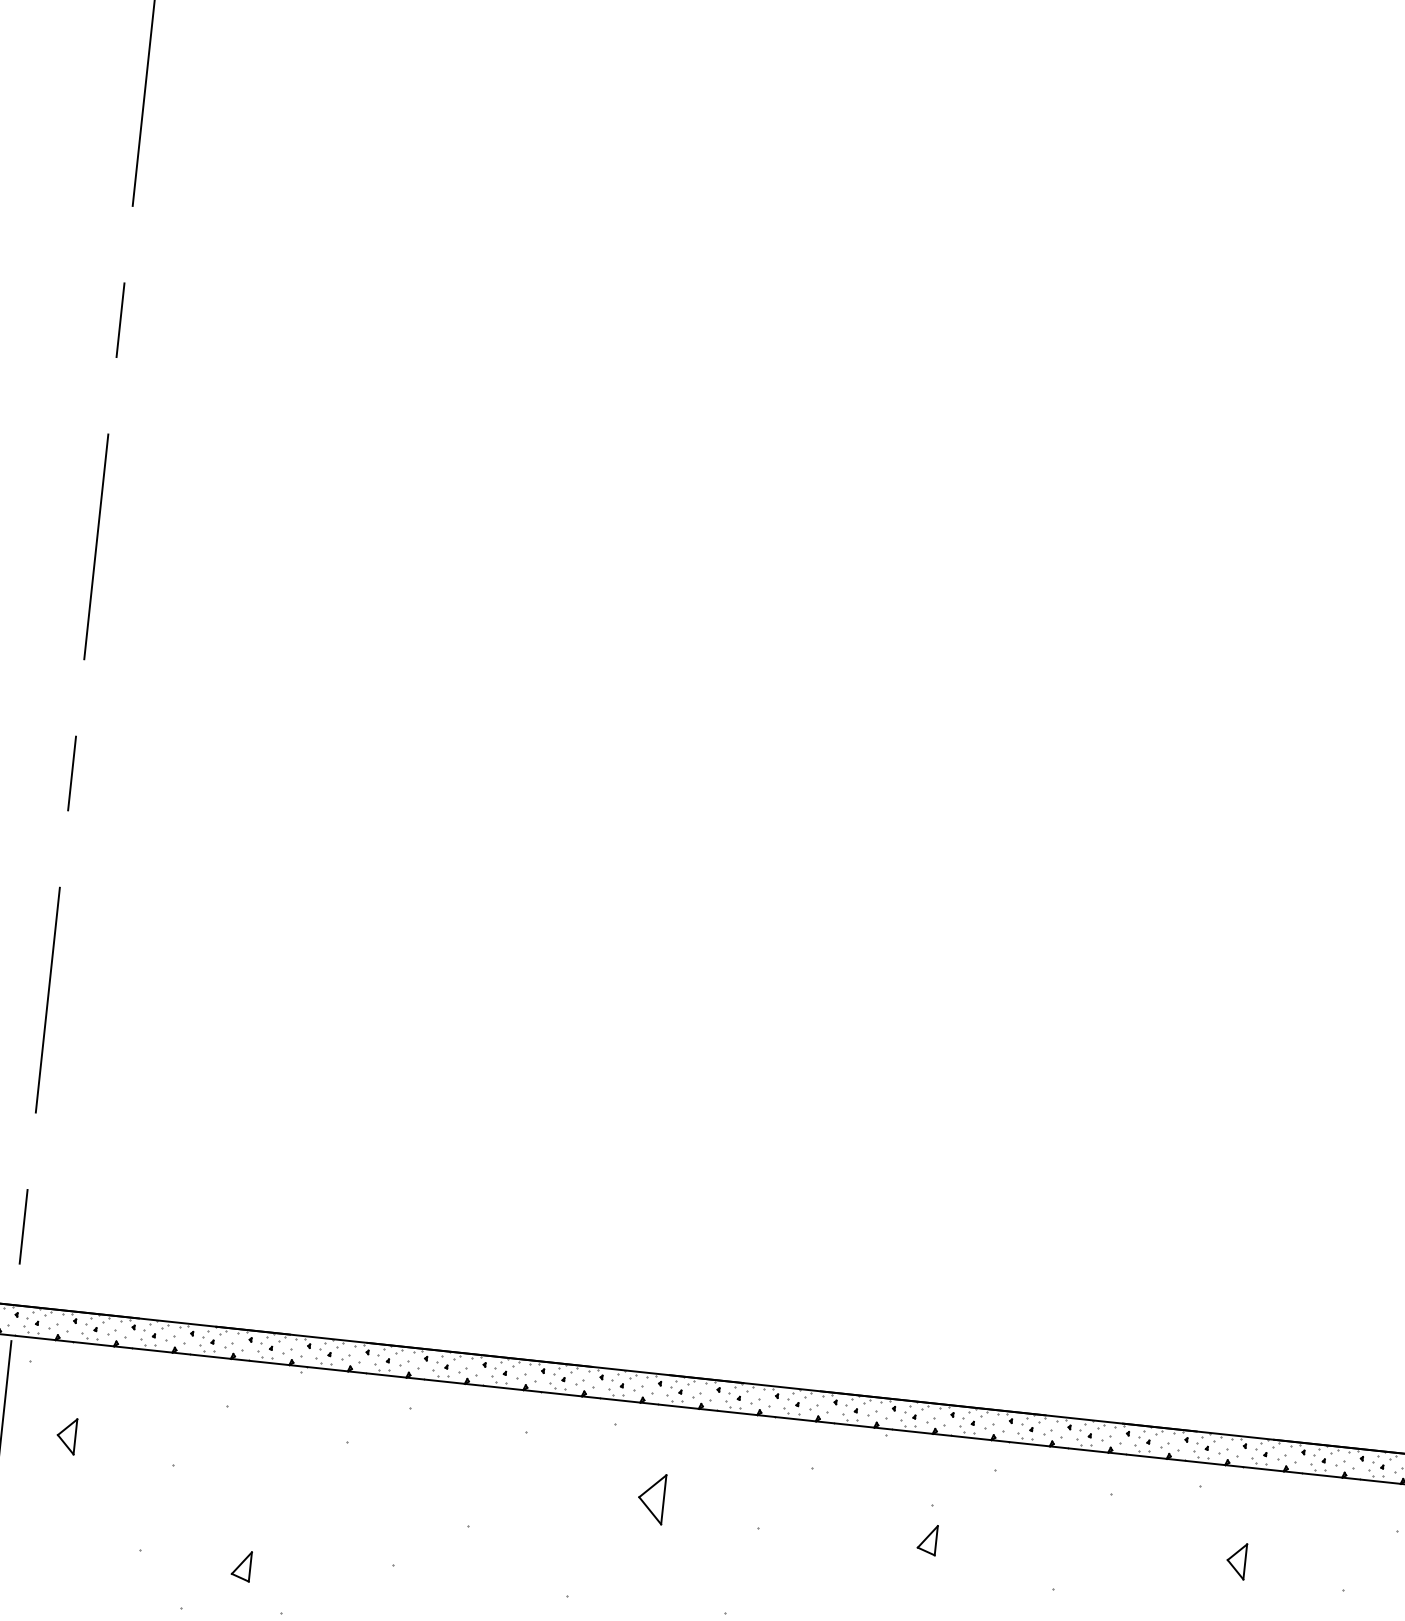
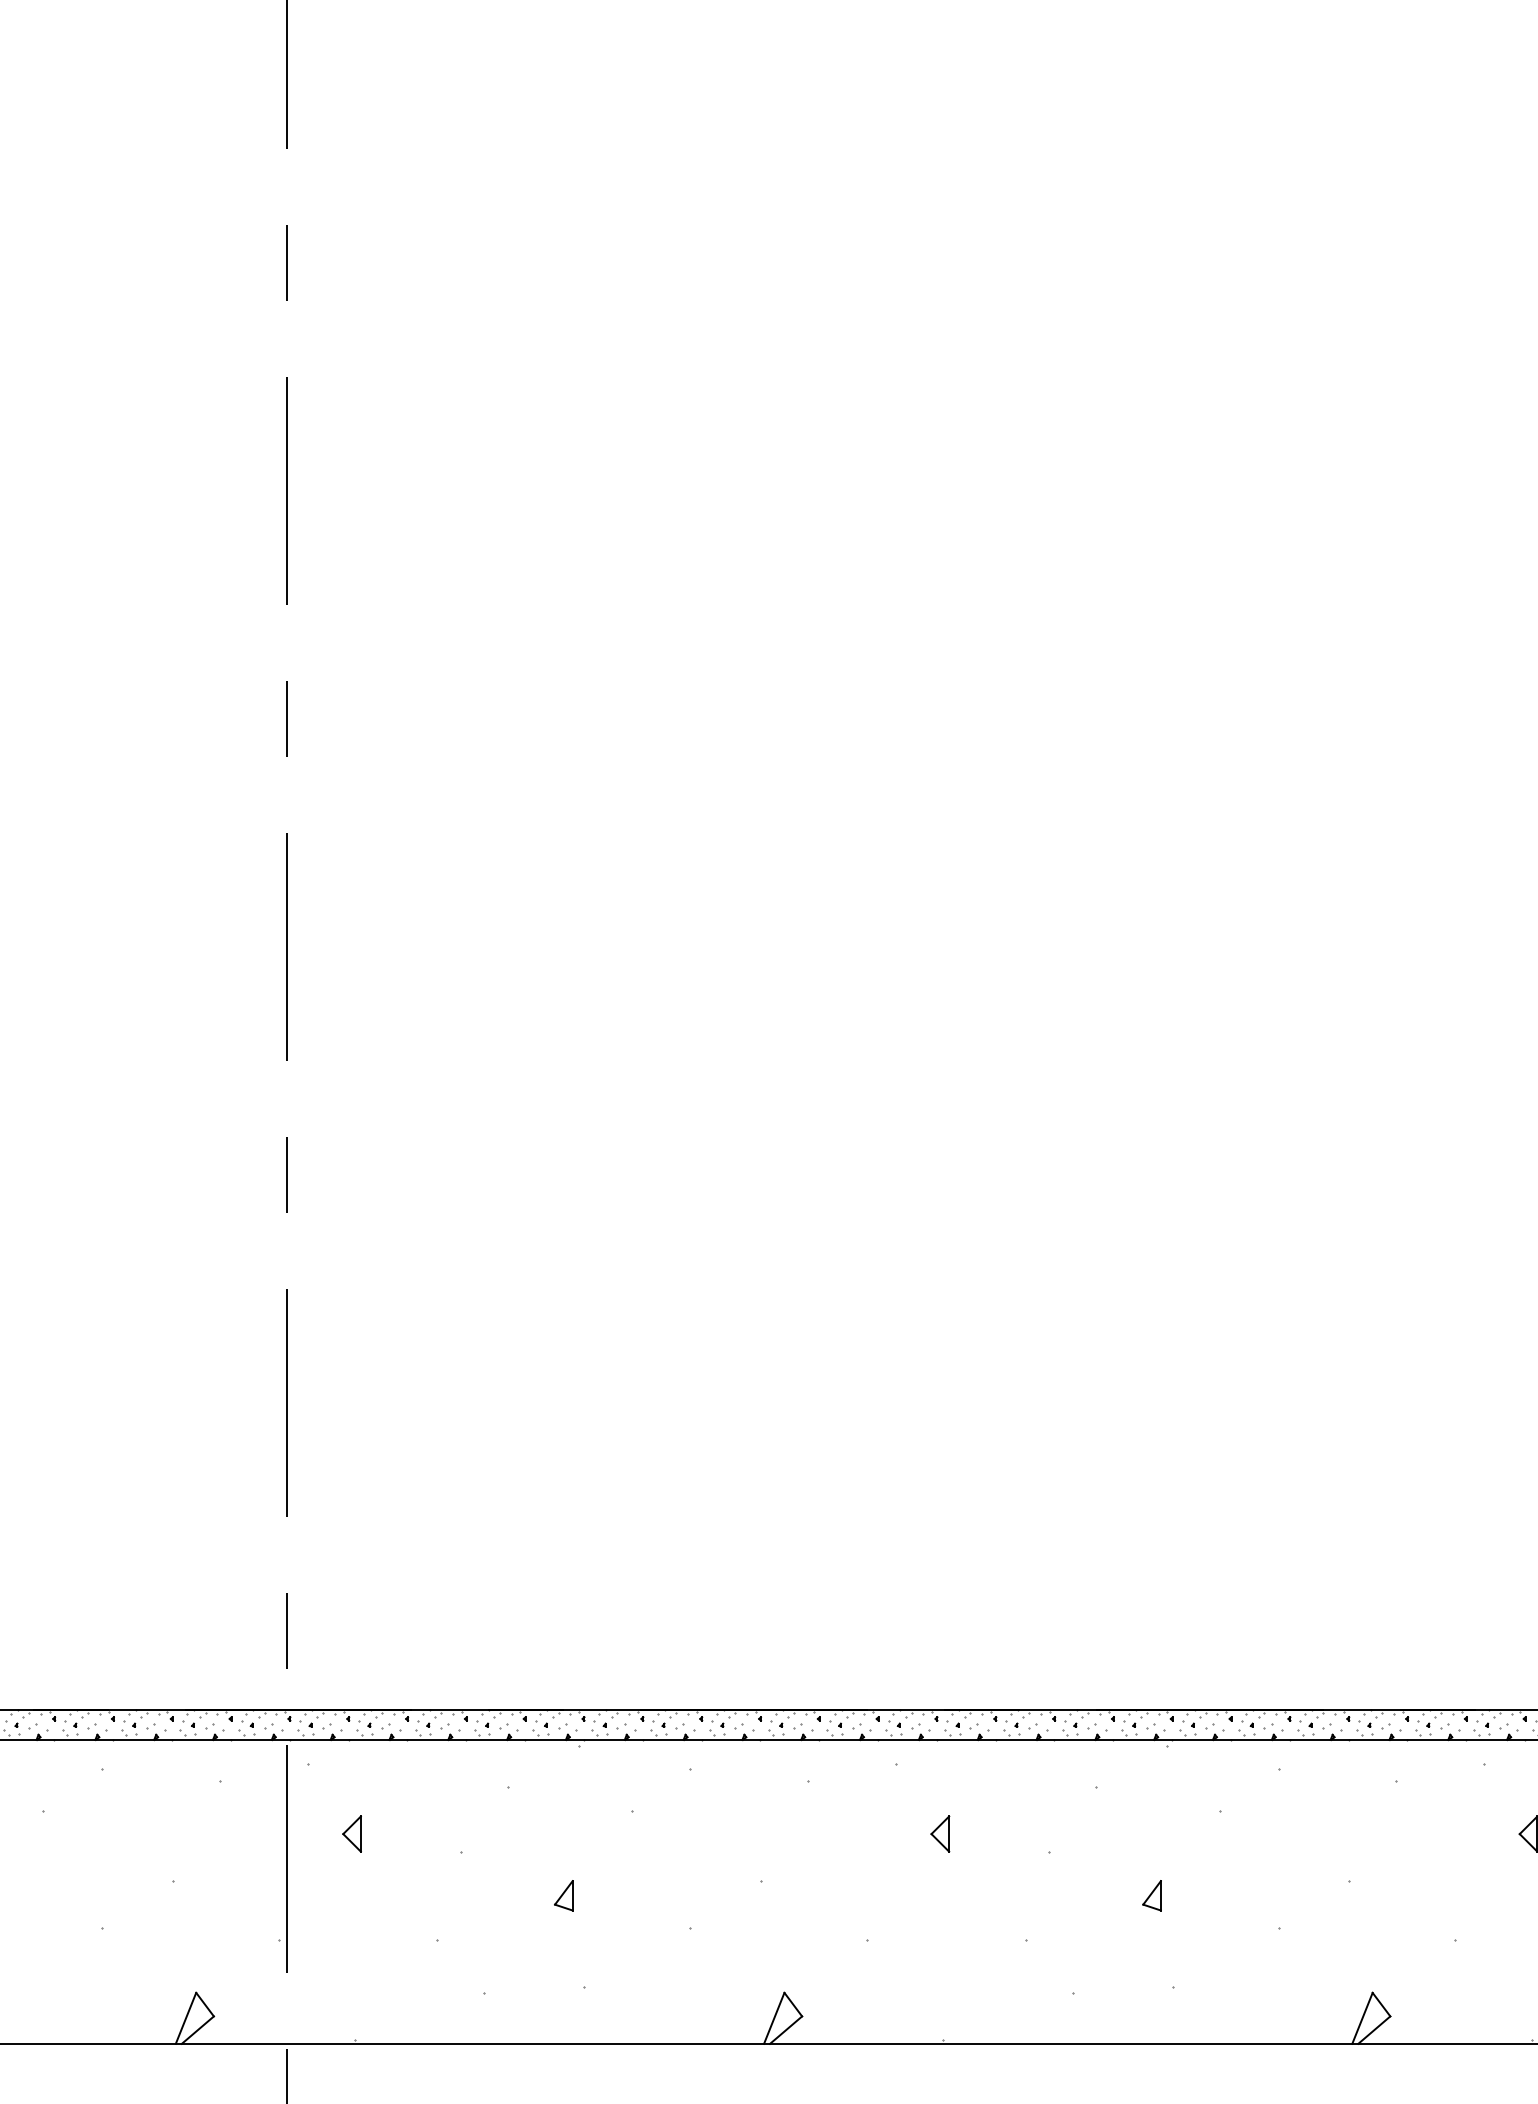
part: (651, 1497) -> (940, 1833), size x0.71
part: (926, 1539) -> (1151, 1895), moved
part: (241, 1565) -> (563, 1895), moved

